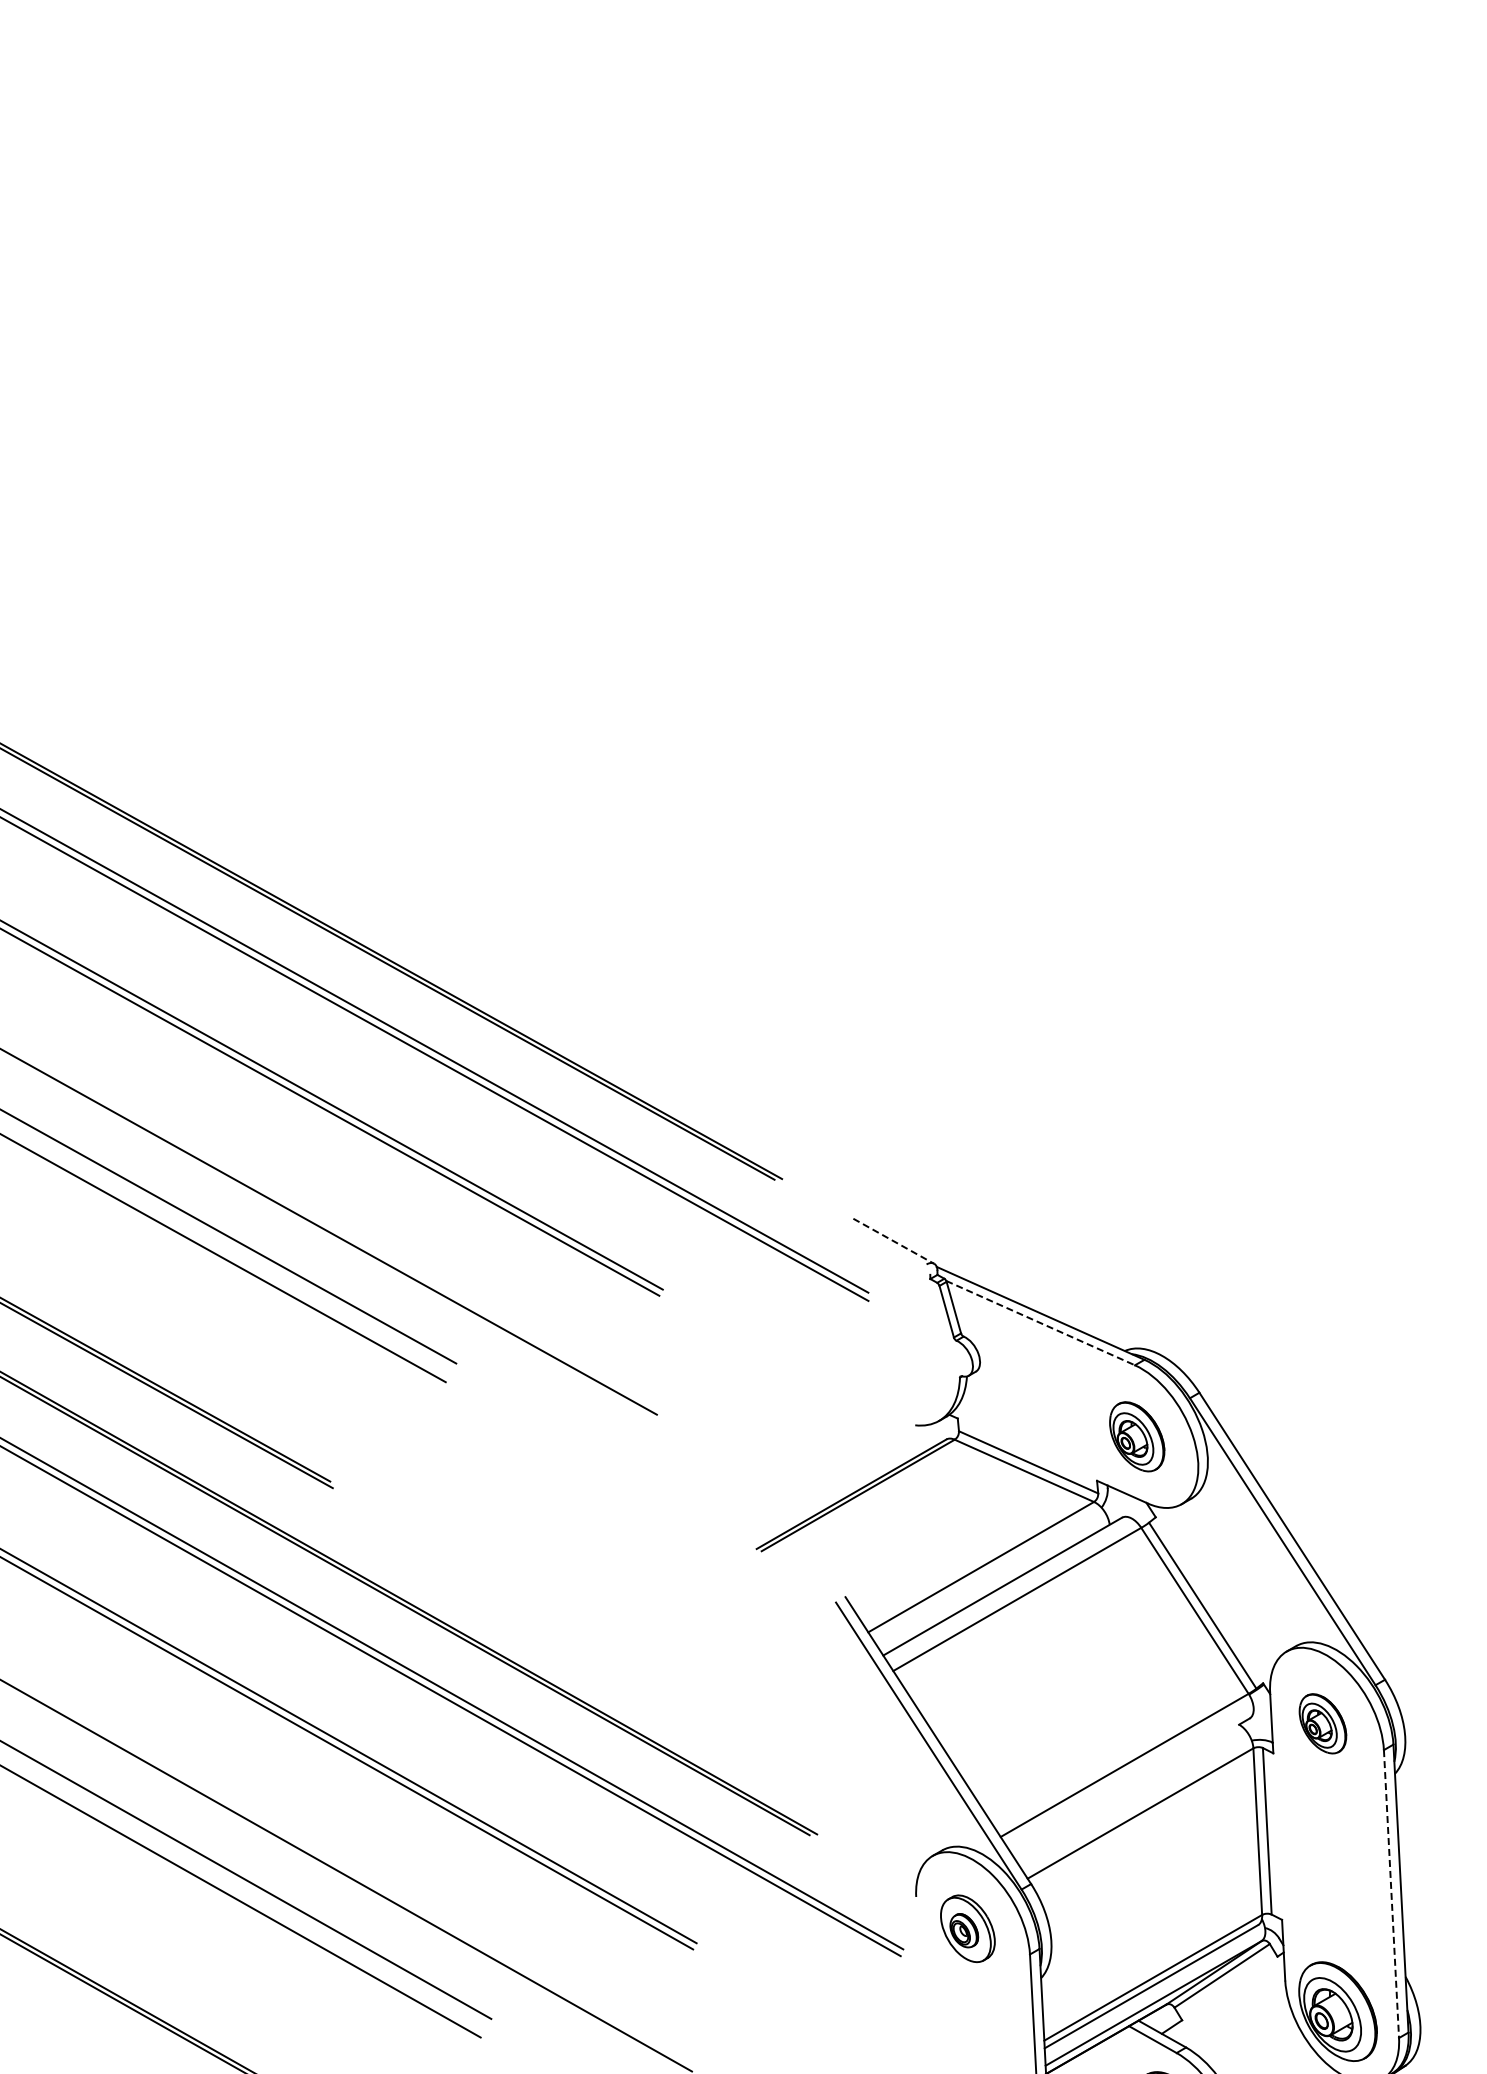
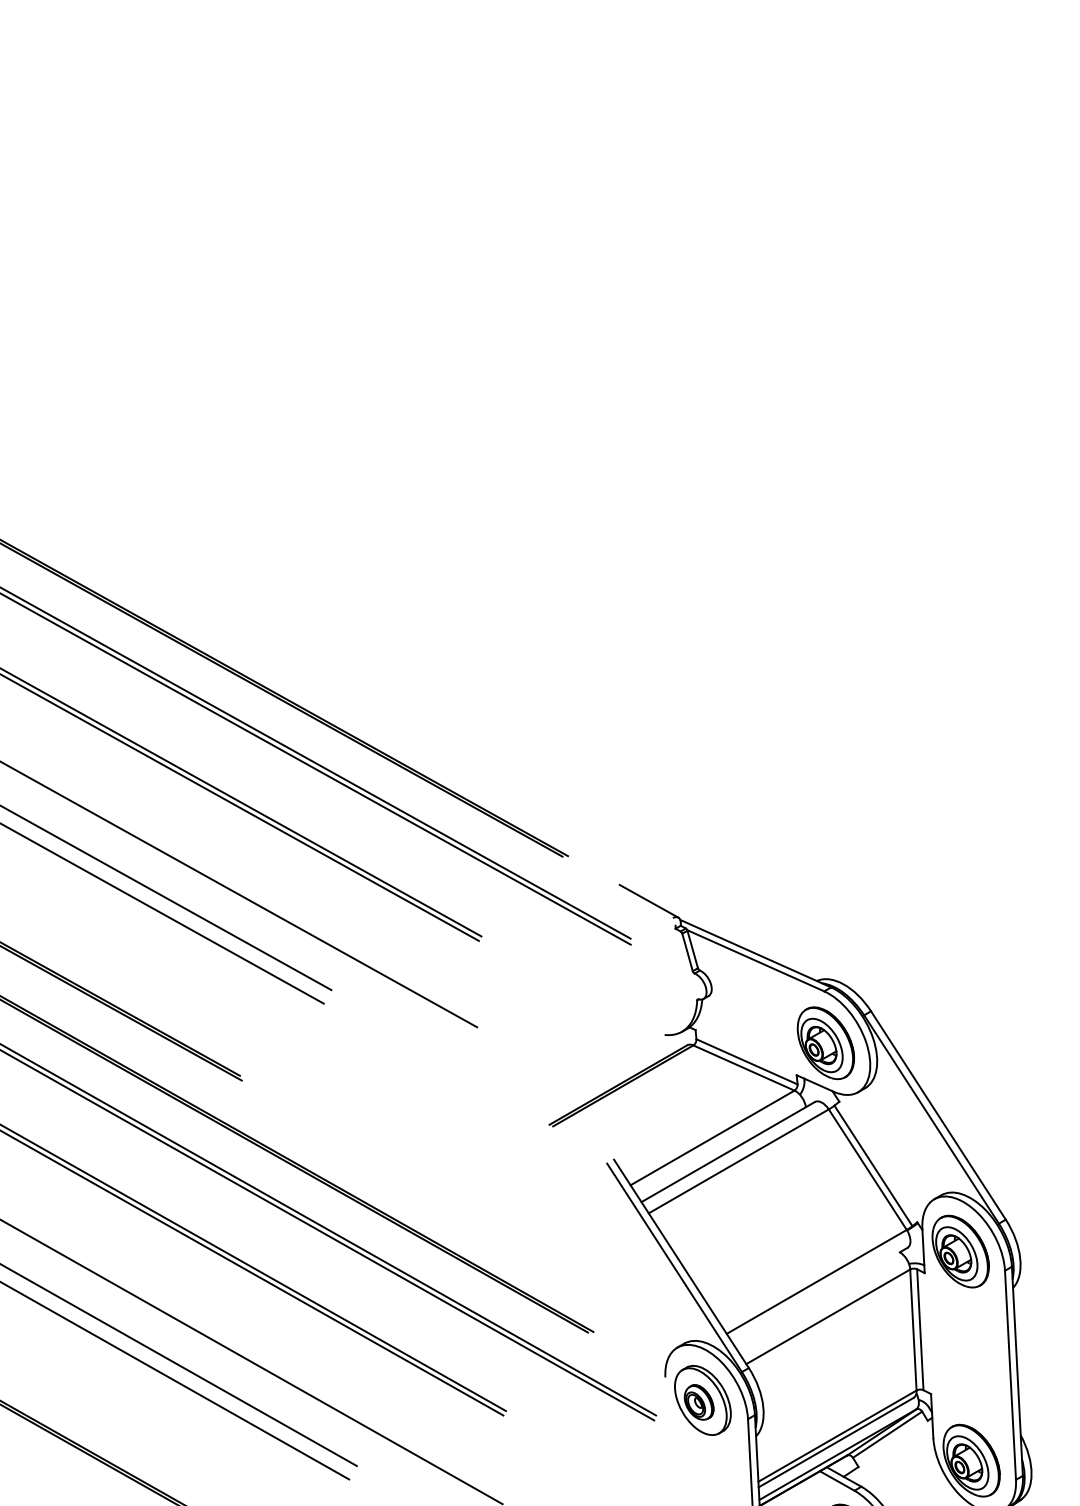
line: (894, 1241) -> (649, 901), dashed -> solid
line: (1041, 1323) -> (756, 961), dashed -> solid
part: (1136, 1436) -> (825, 1043), size x1.43
part: (1322, 1723) -> (960, 1251), size x1.67
line: (1391, 1894) -> (1010, 1375), dashed -> solid
part: (967, 1928) -> (702, 1400), size x1.43

